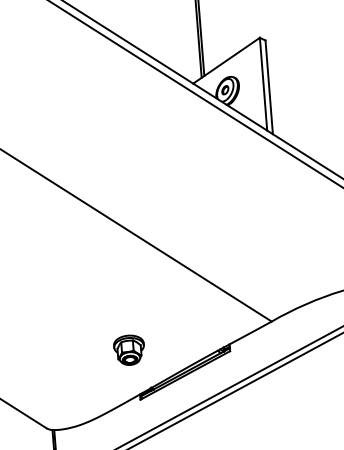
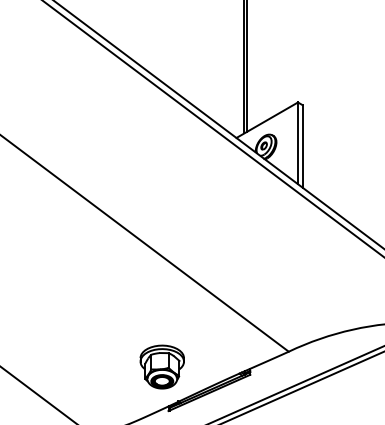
part: (128, 349) -> (161, 366), size x1.67

